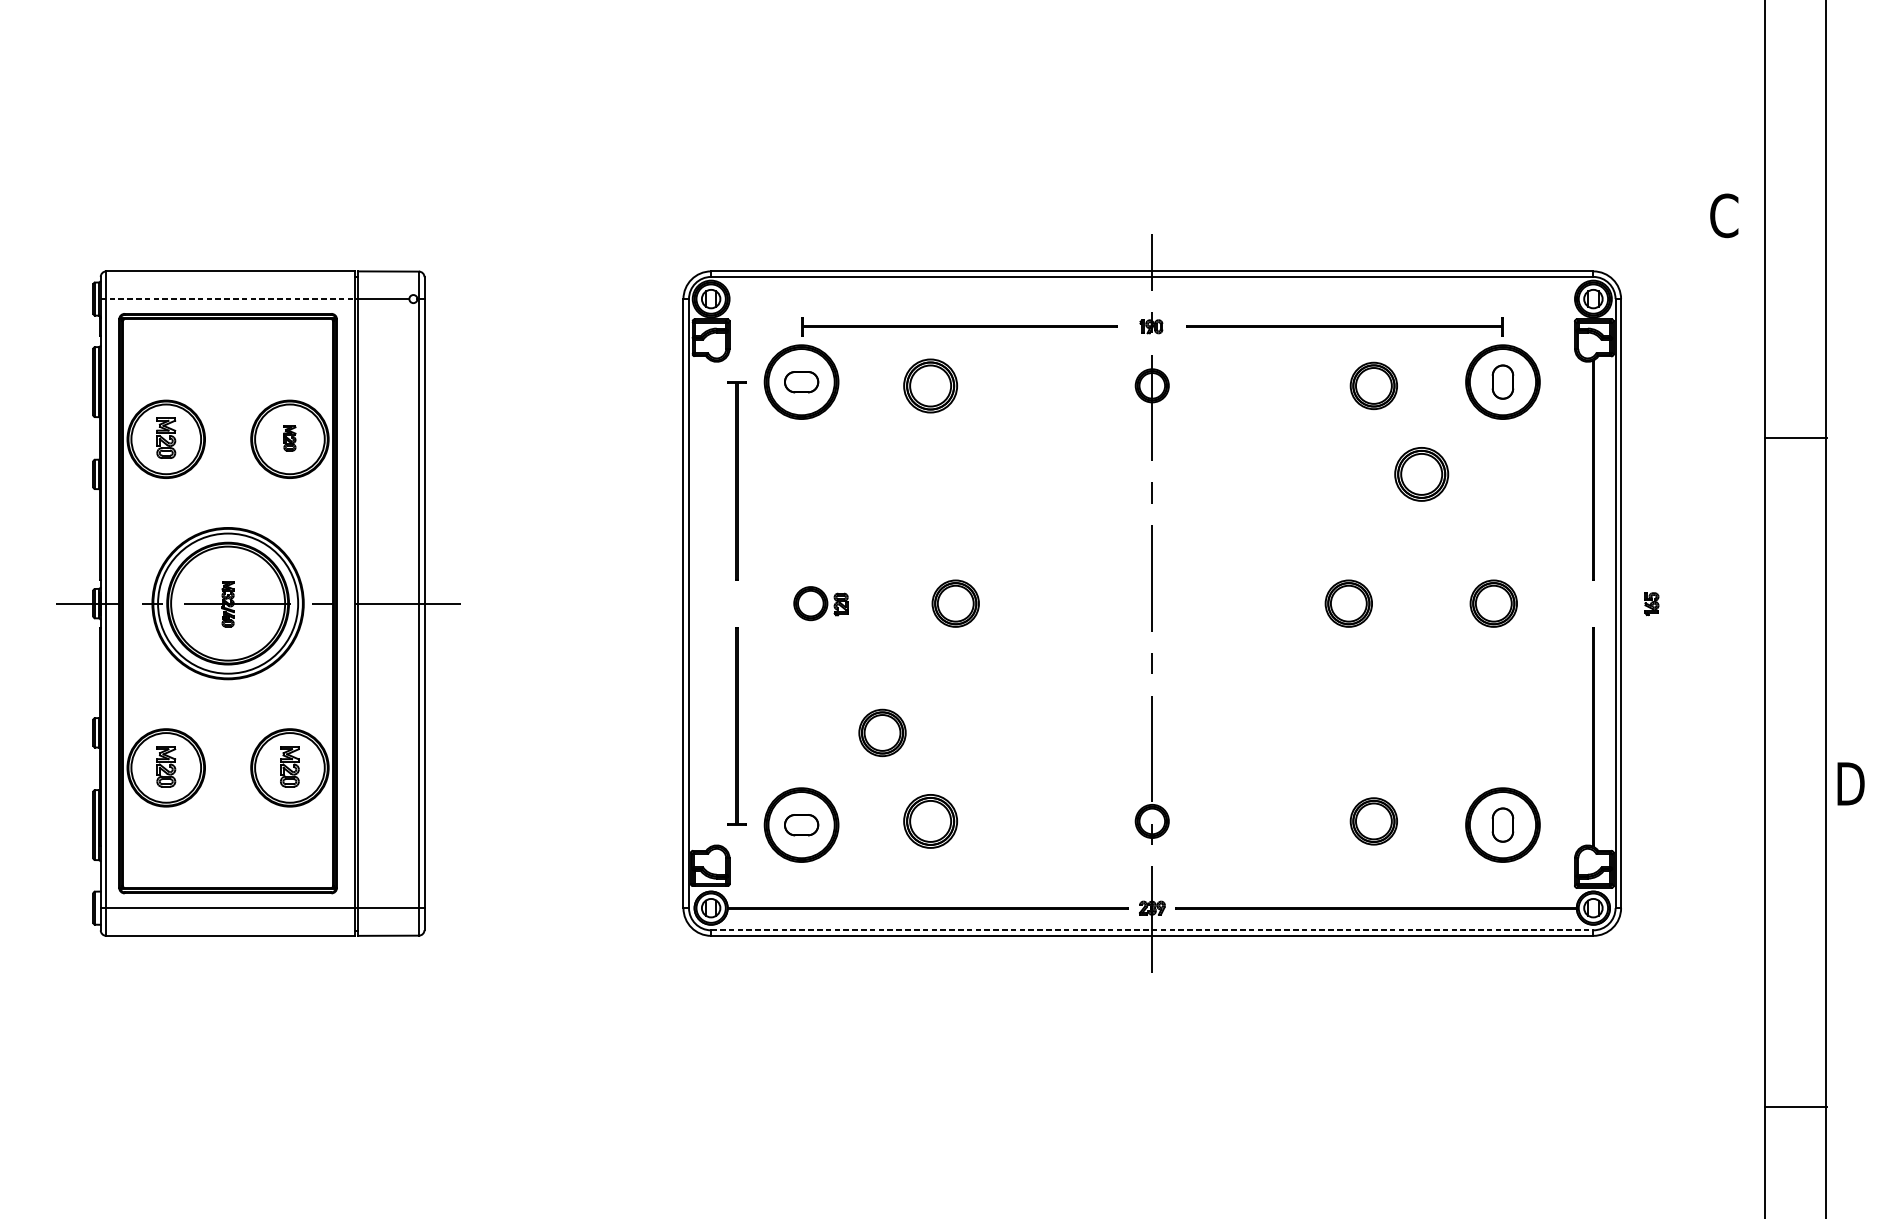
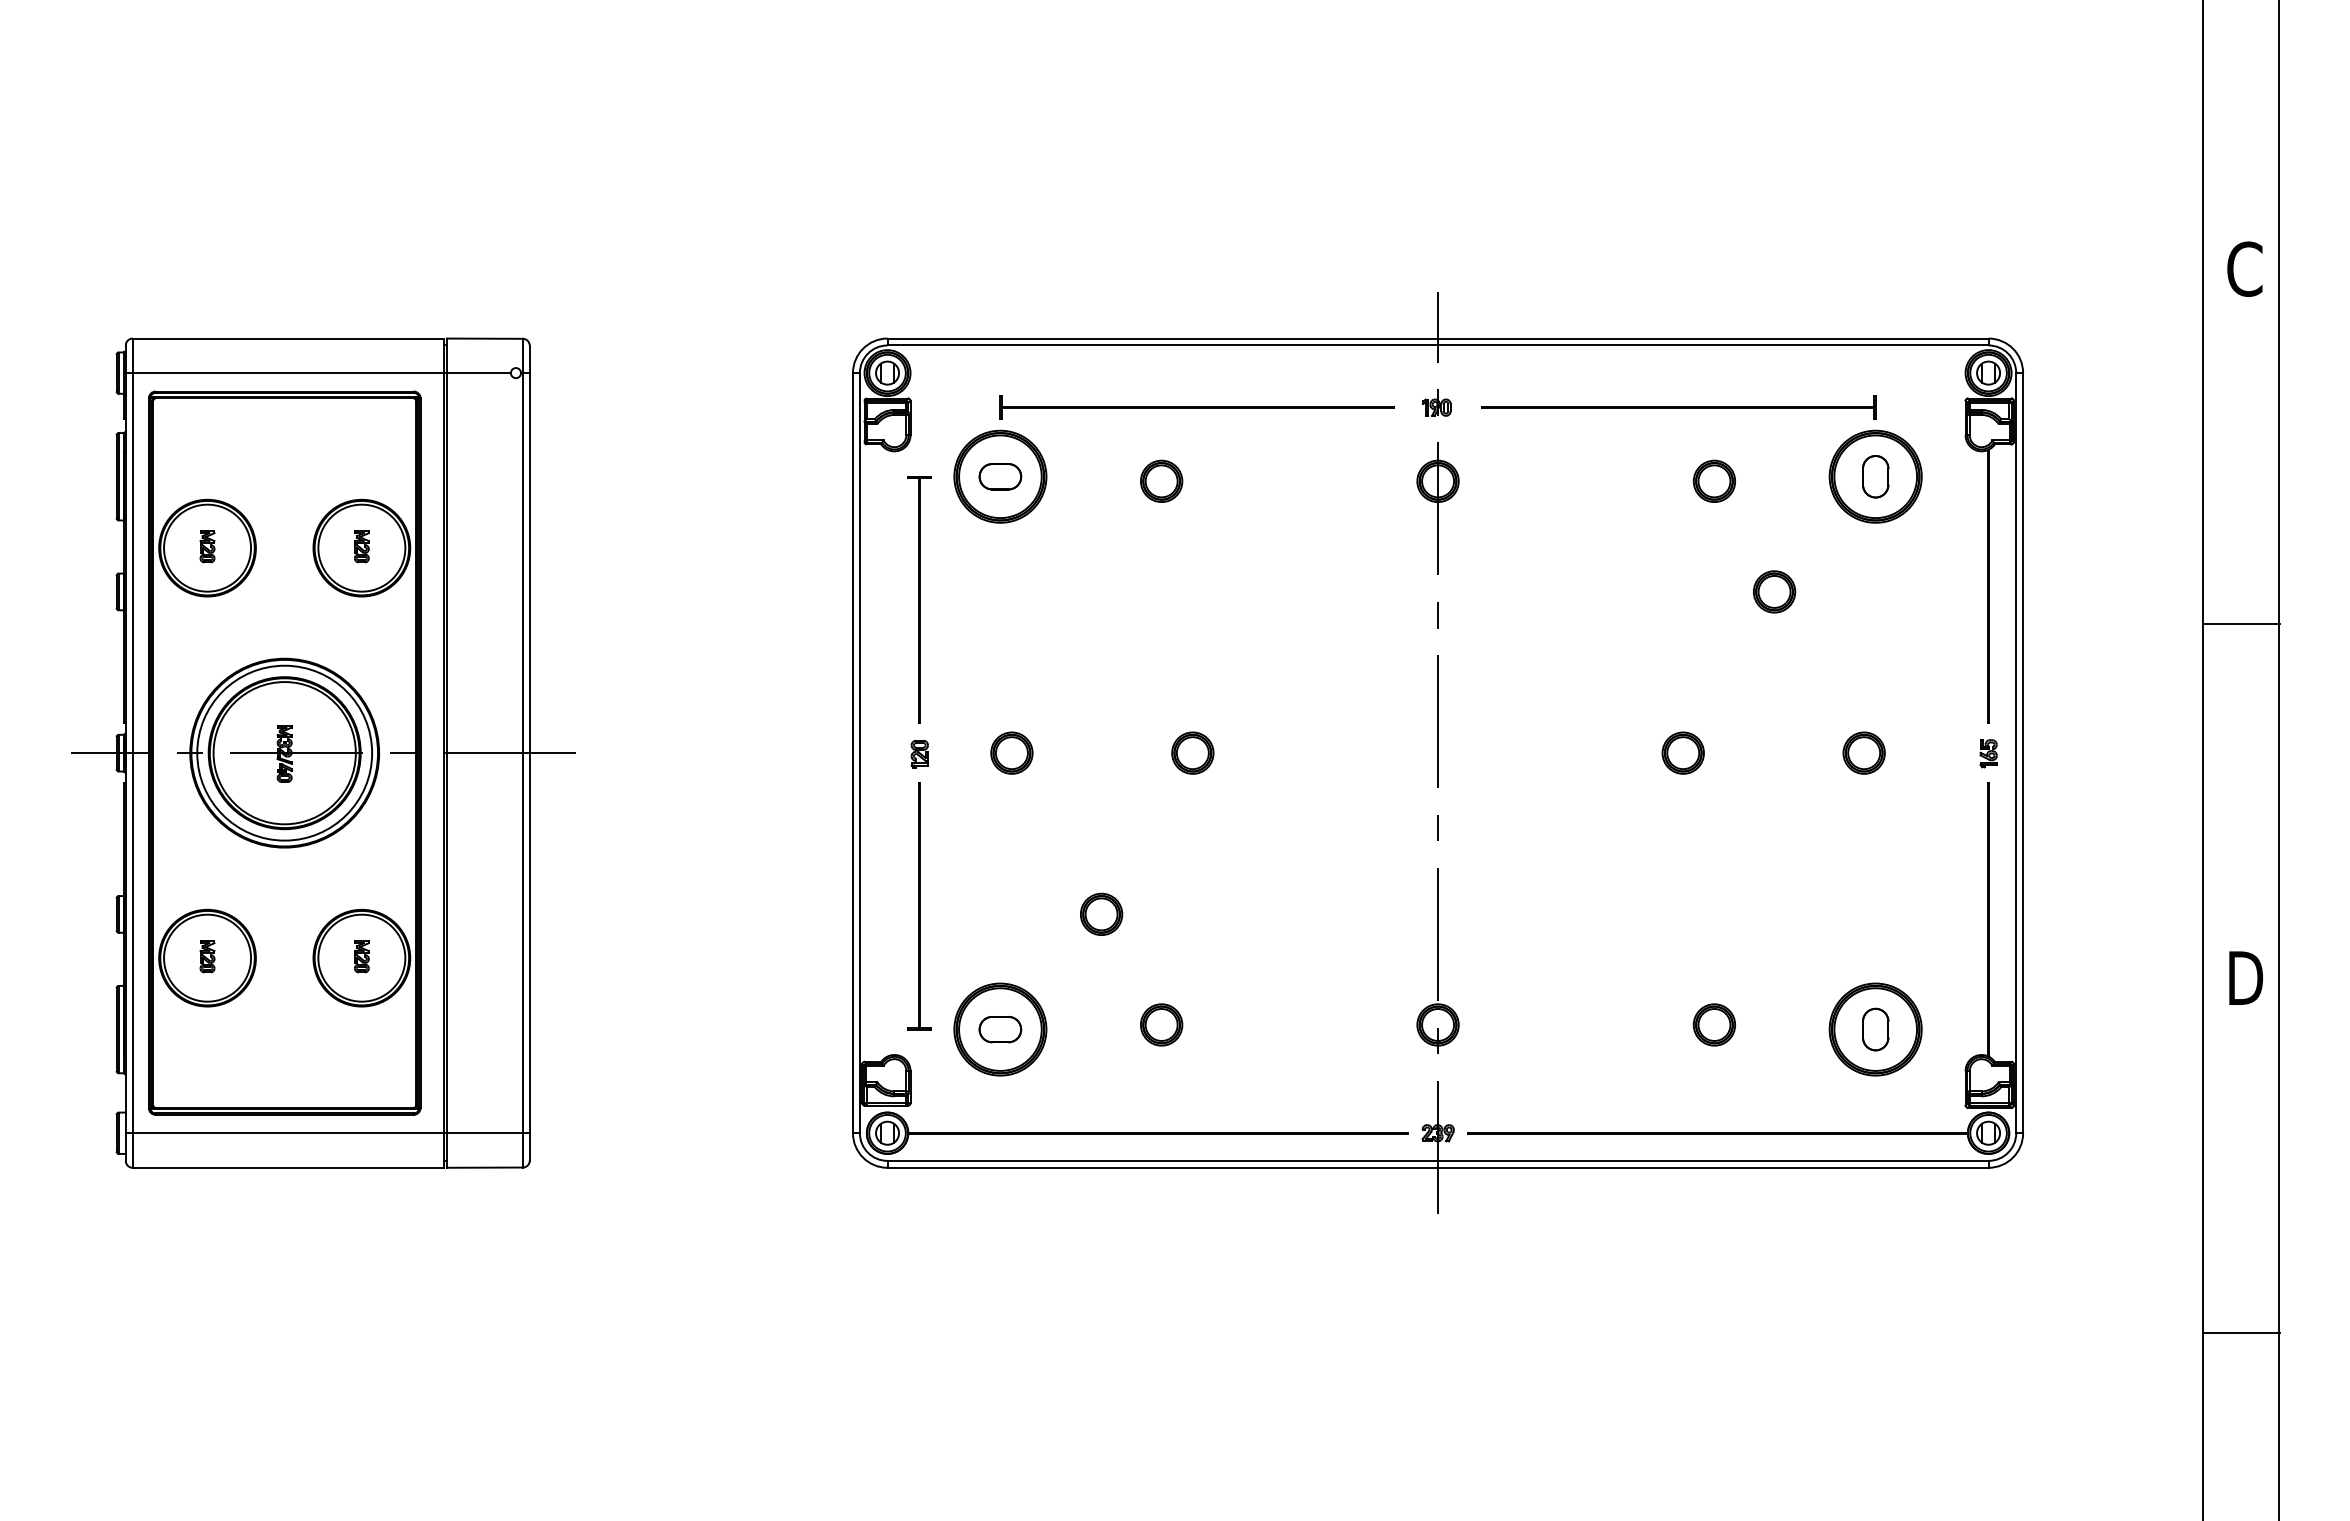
text: (1723, 215) -> (2244, 268), moved
line: (229, 299) -> (286, 373), dashed -> solid
part: (930, 385) -> (1161, 480), size x0.62
part: (1373, 385) -> (1713, 480), size x0.71
line: (1795, 437) -> (2240, 623), moved
part: (166, 438) -> (207, 546), size x0.62
part: (1421, 474) -> (1774, 591), size x0.62
part: (840, 603) -> (919, 753), moved
part: (955, 603) -> (1192, 752), size x0.71
part: (1348, 603) -> (1682, 752), size x0.71
part: (1493, 603) -> (1863, 752), size x0.71
part: (1651, 603) -> (1988, 753), moved
part: (882, 732) -> (1101, 913), size x0.71
part: (166, 766) -> (207, 956), size x0.62
part: (289, 766) -> (361, 956), size x0.62
text: (1851, 783) -> (2246, 977), moved
part: (930, 821) -> (1161, 1024), size x0.62
part: (1373, 821) -> (1713, 1024), size x0.71
line: (1152, 930) -> (1438, 1160), dashed -> solid
line: (1795, 1107) -> (2240, 1332), moved

